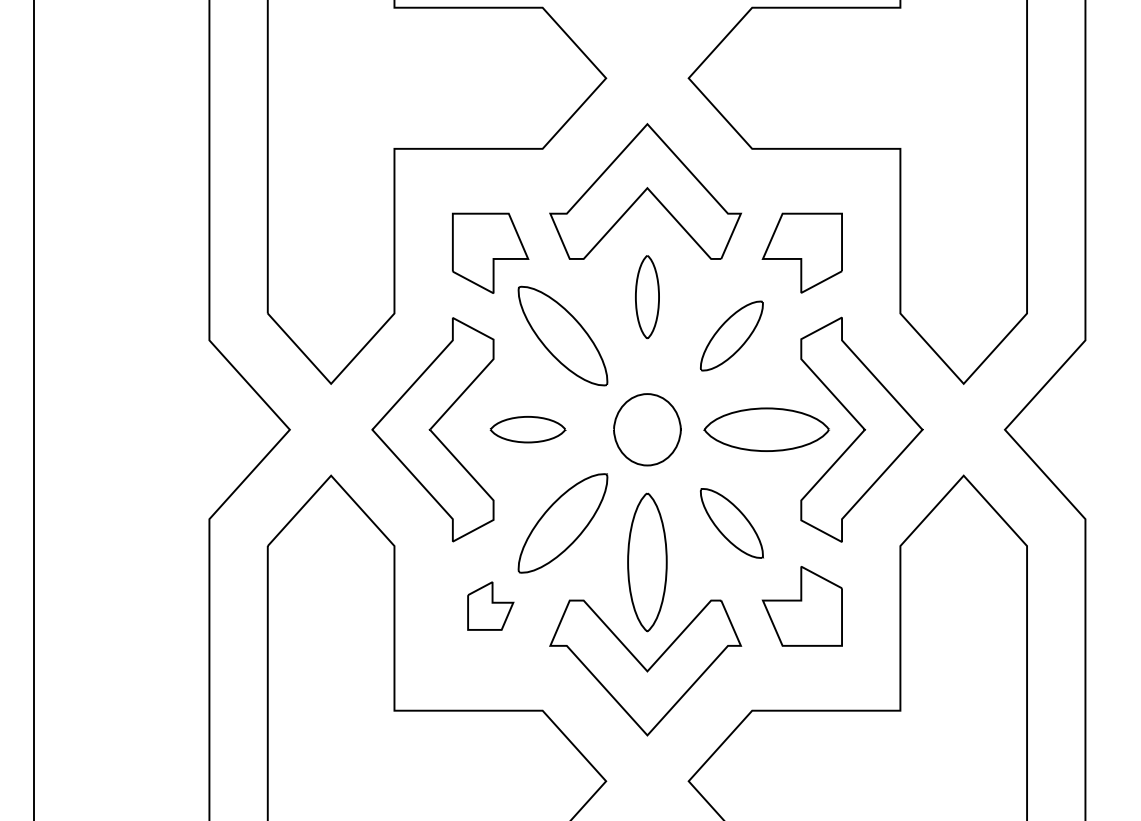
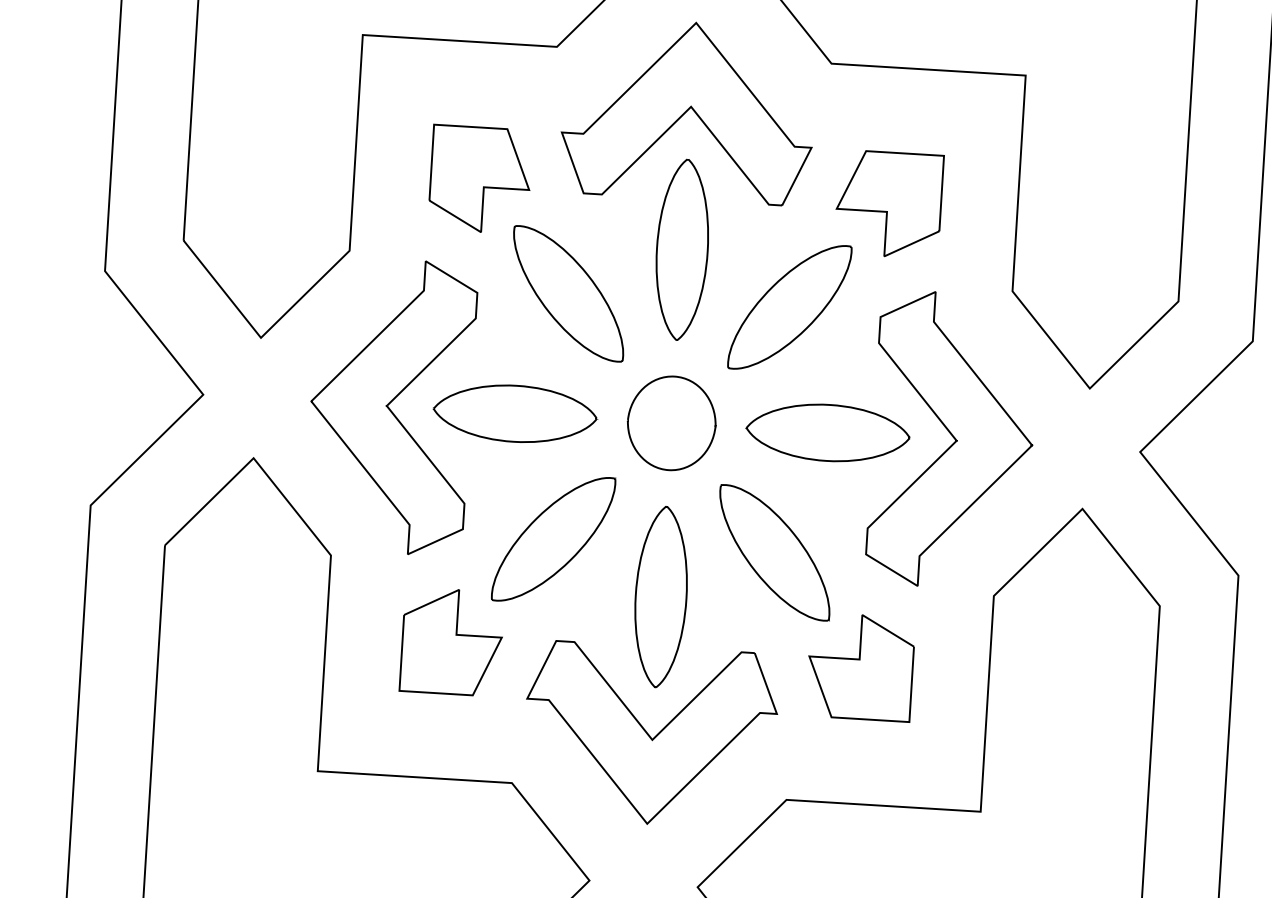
part: (647, 296) -> (682, 248), size x1.67
part: (731, 335) -> (789, 306), size x1.43
part: (527, 429) -> (514, 413), size x1.67
part: (731, 523) -> (774, 552), size x1.43
part: (490, 605) -> (452, 641), size x1.67

